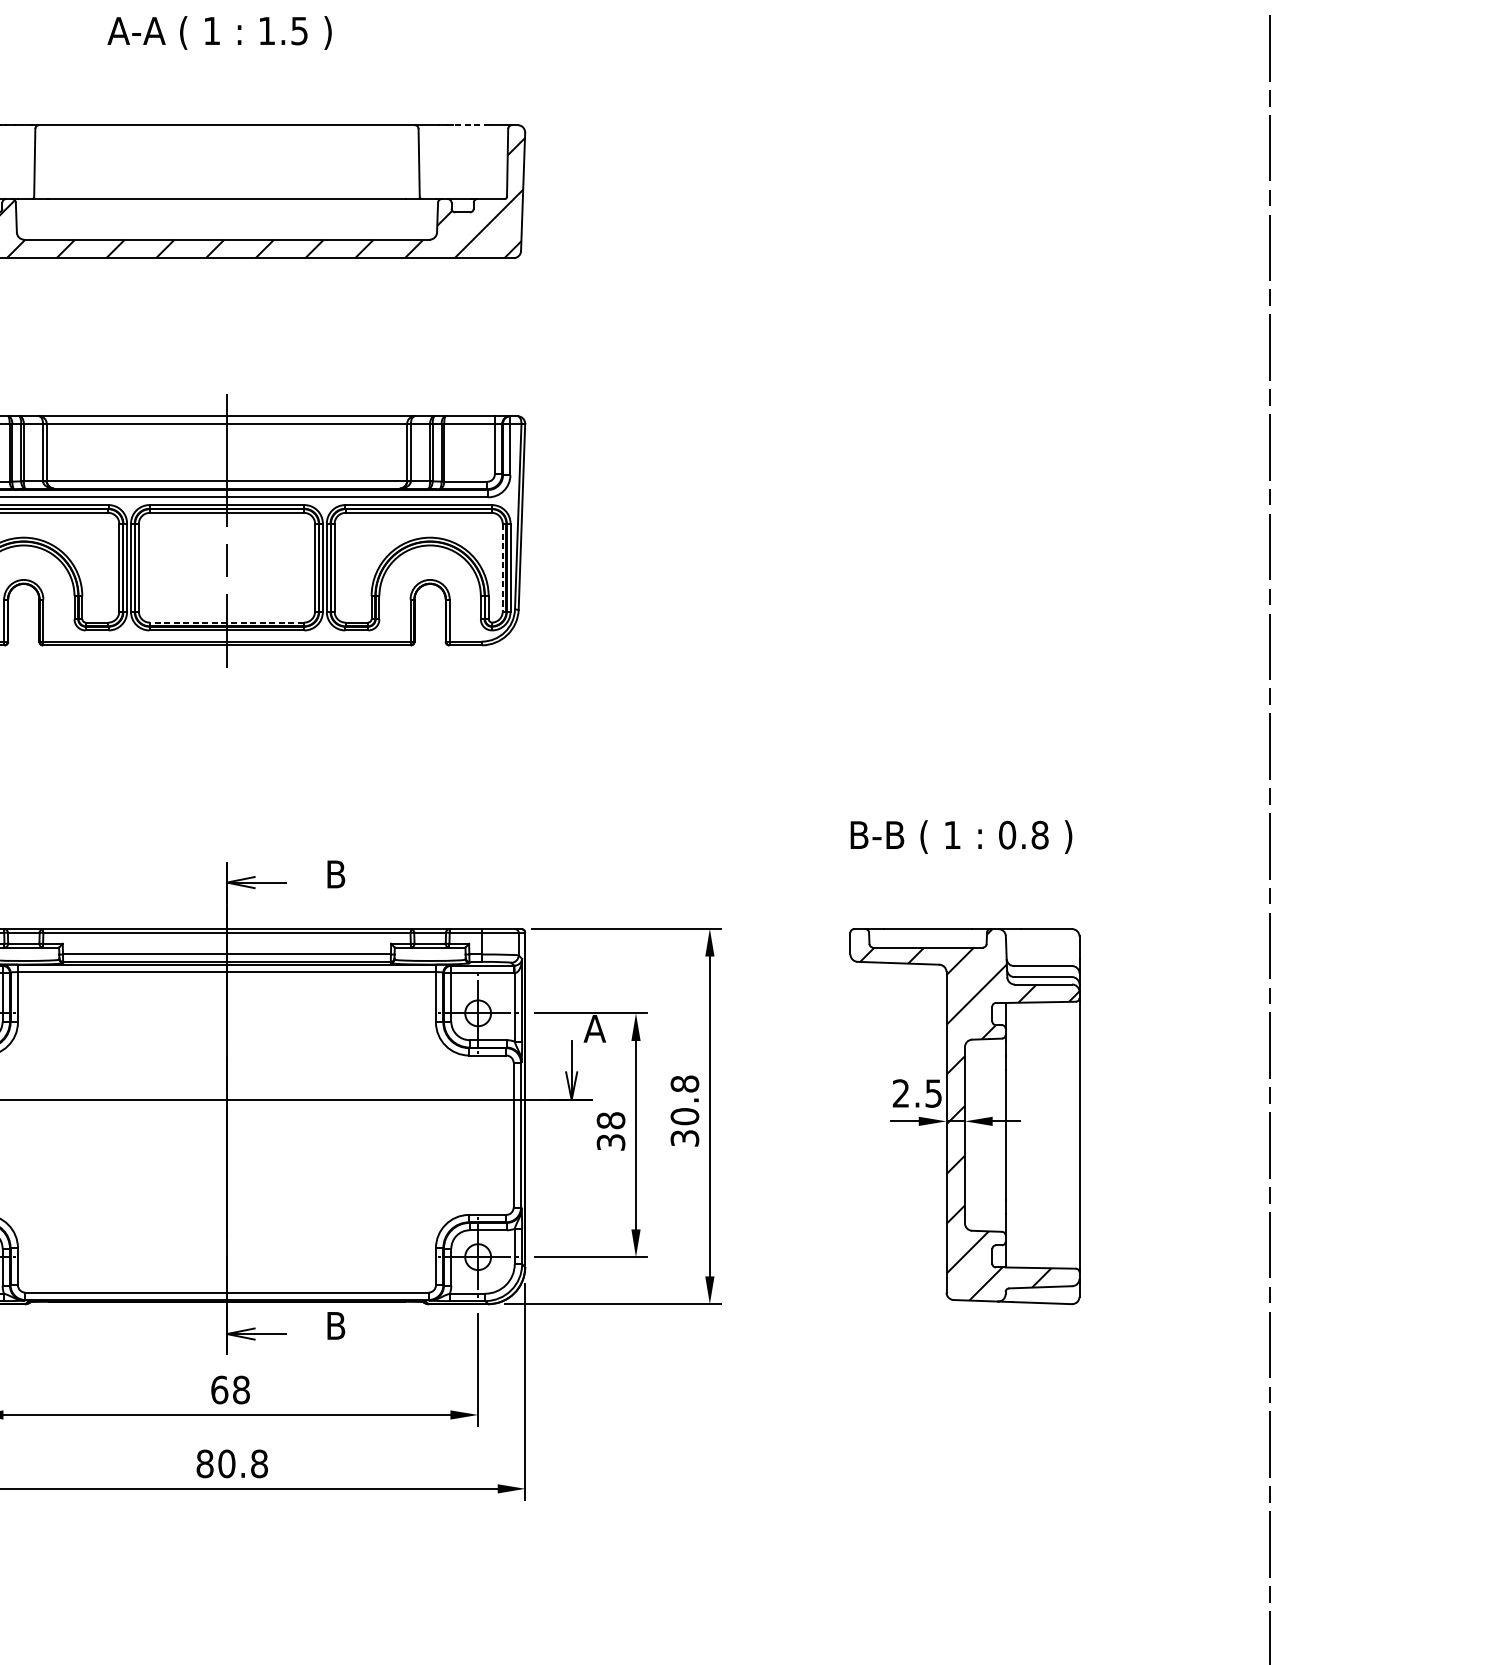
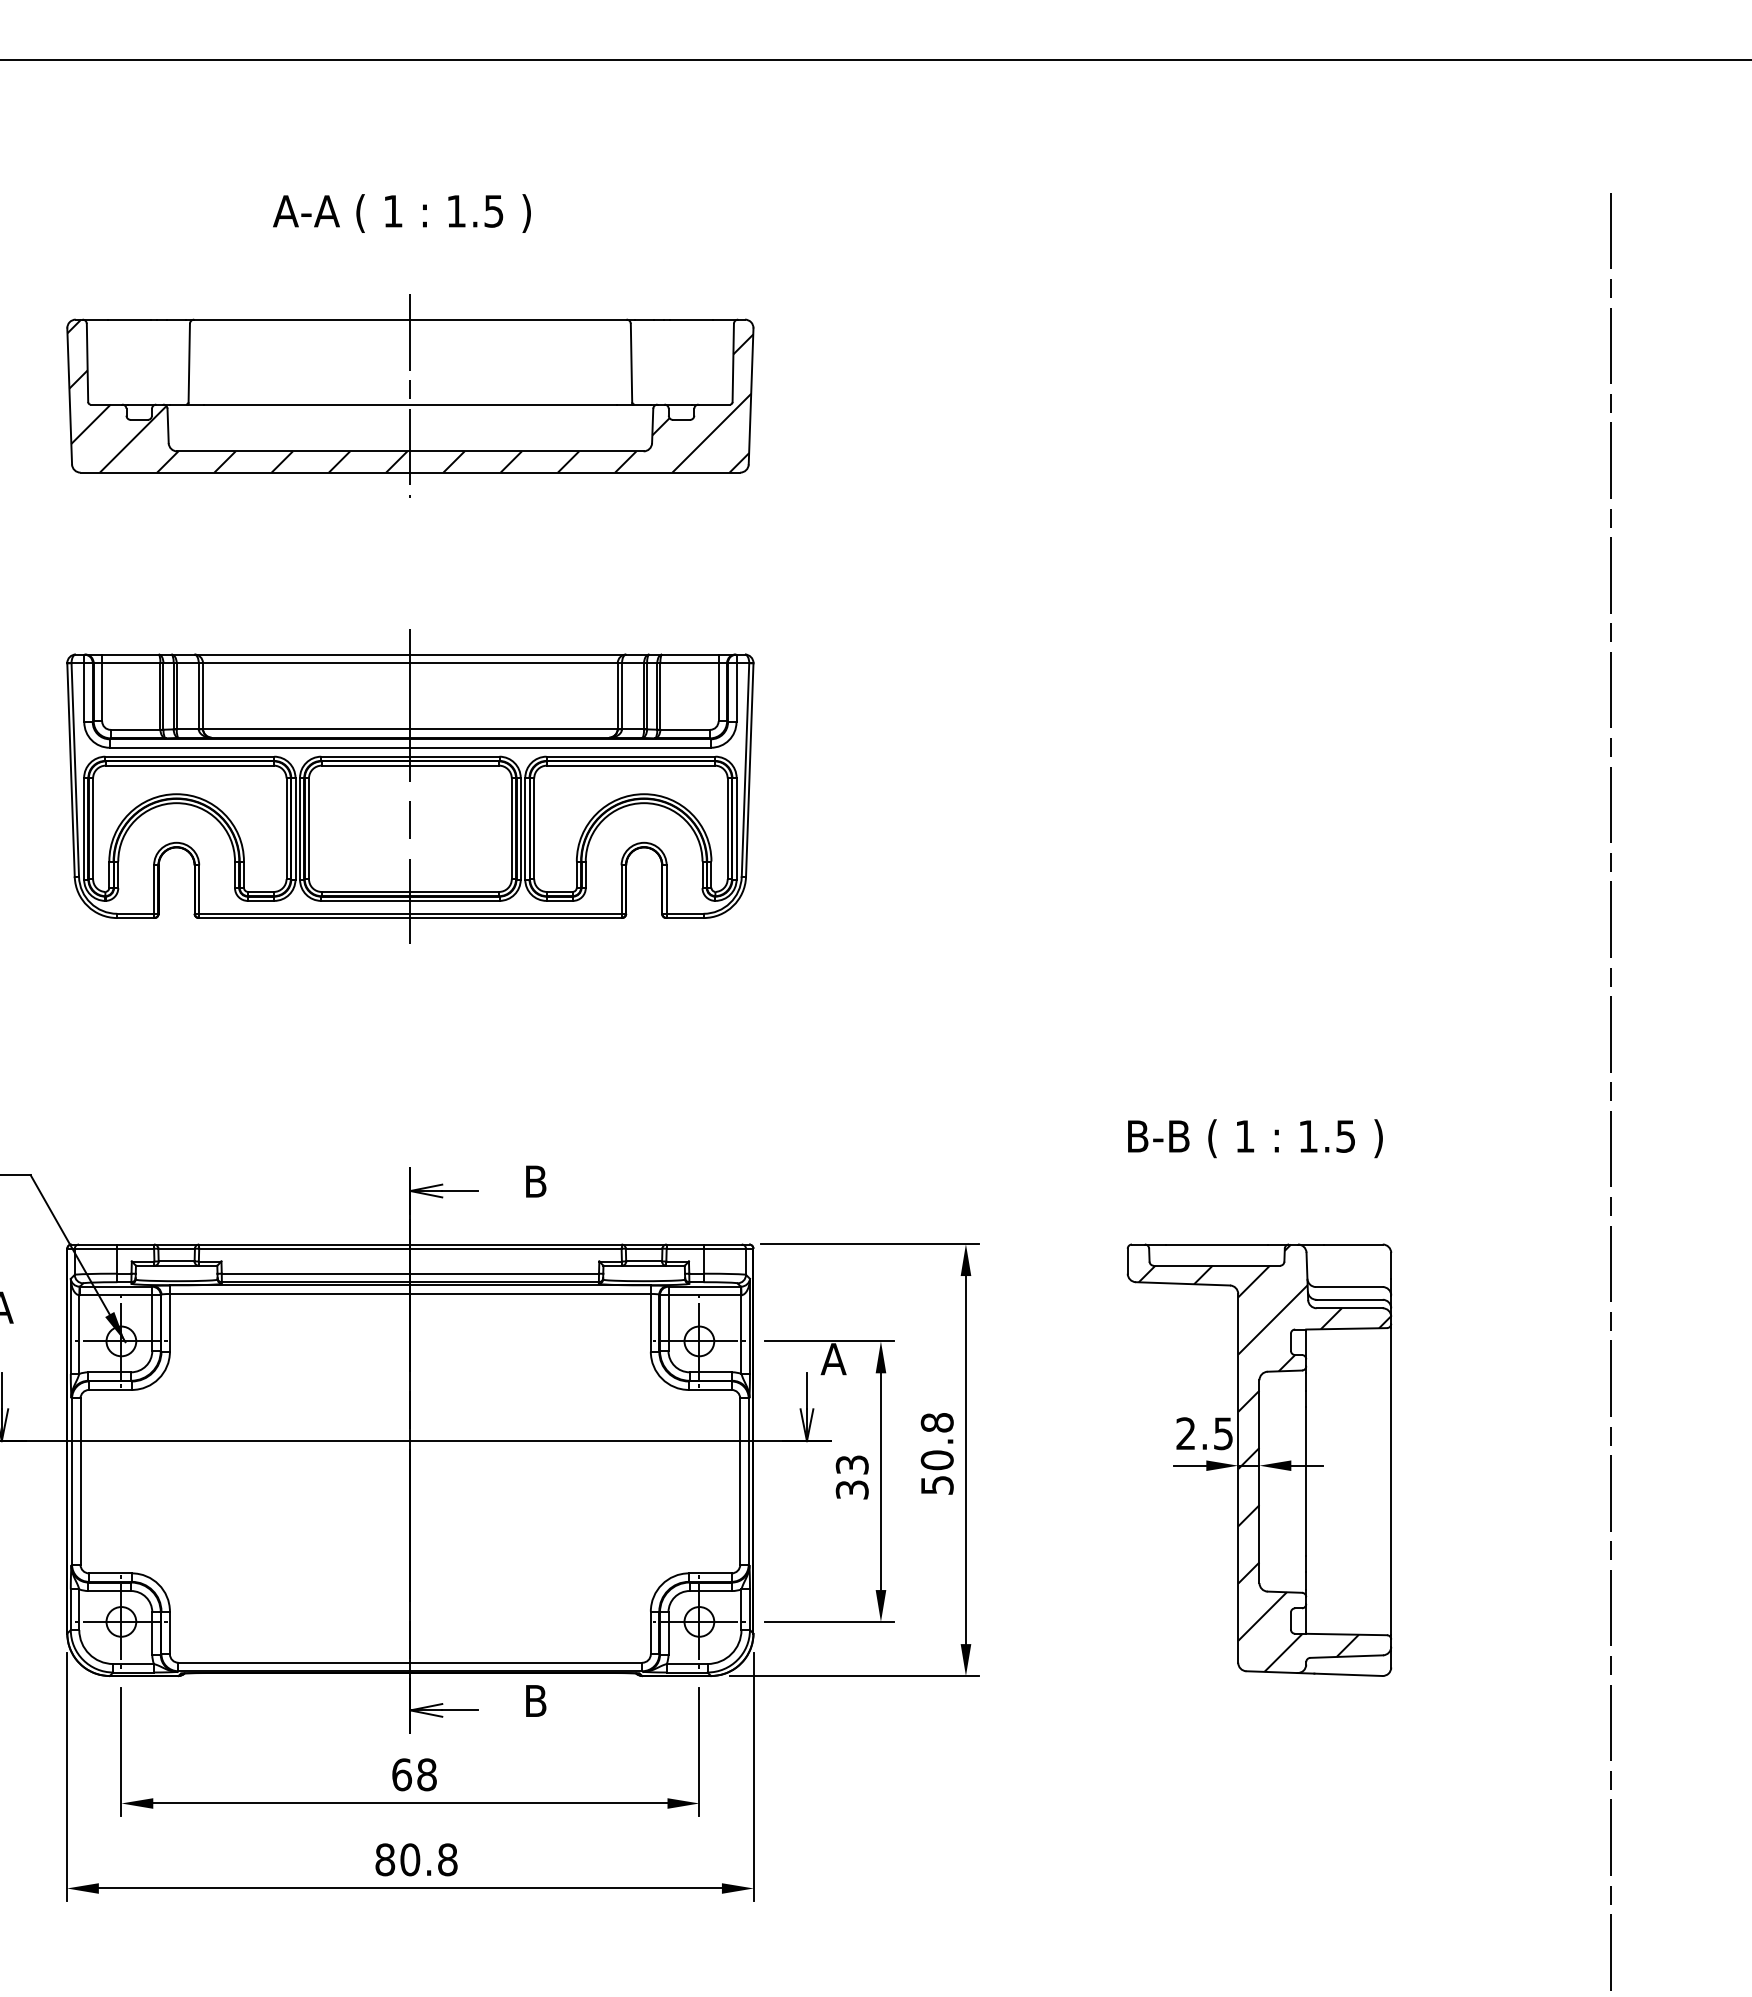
line: (470, 125) -> (690, 319), dashed -> solid
line: (227, 192) -> (410, 396), added
line: (502, 568) -> (727, 829), dashed -> solid
line: (227, 622) -> (410, 891), dashed -> solid
text: (1023, 835) -> (1326, 1136), 0.8 -> 1.5
text: (610, 1120) -> (851, 1464), 38 -> 33
text: (684, 1138) -> (936, 1485), 30.8 -> 50.8

